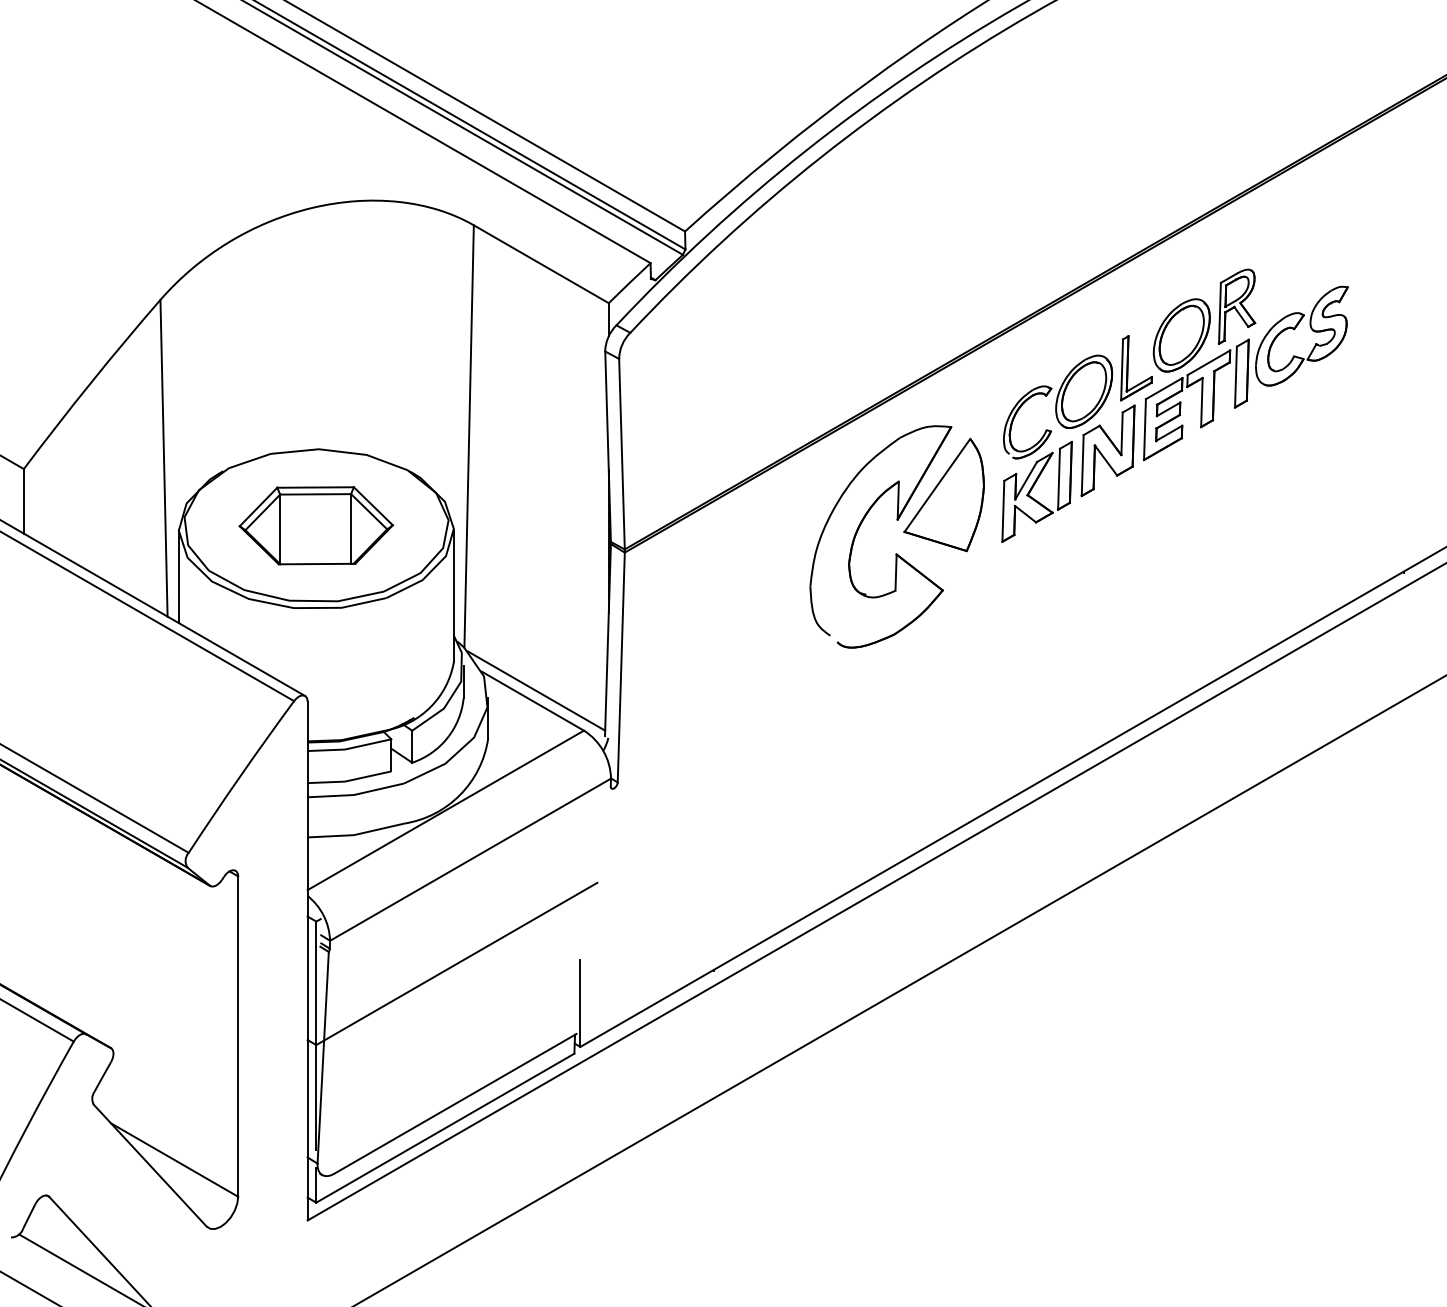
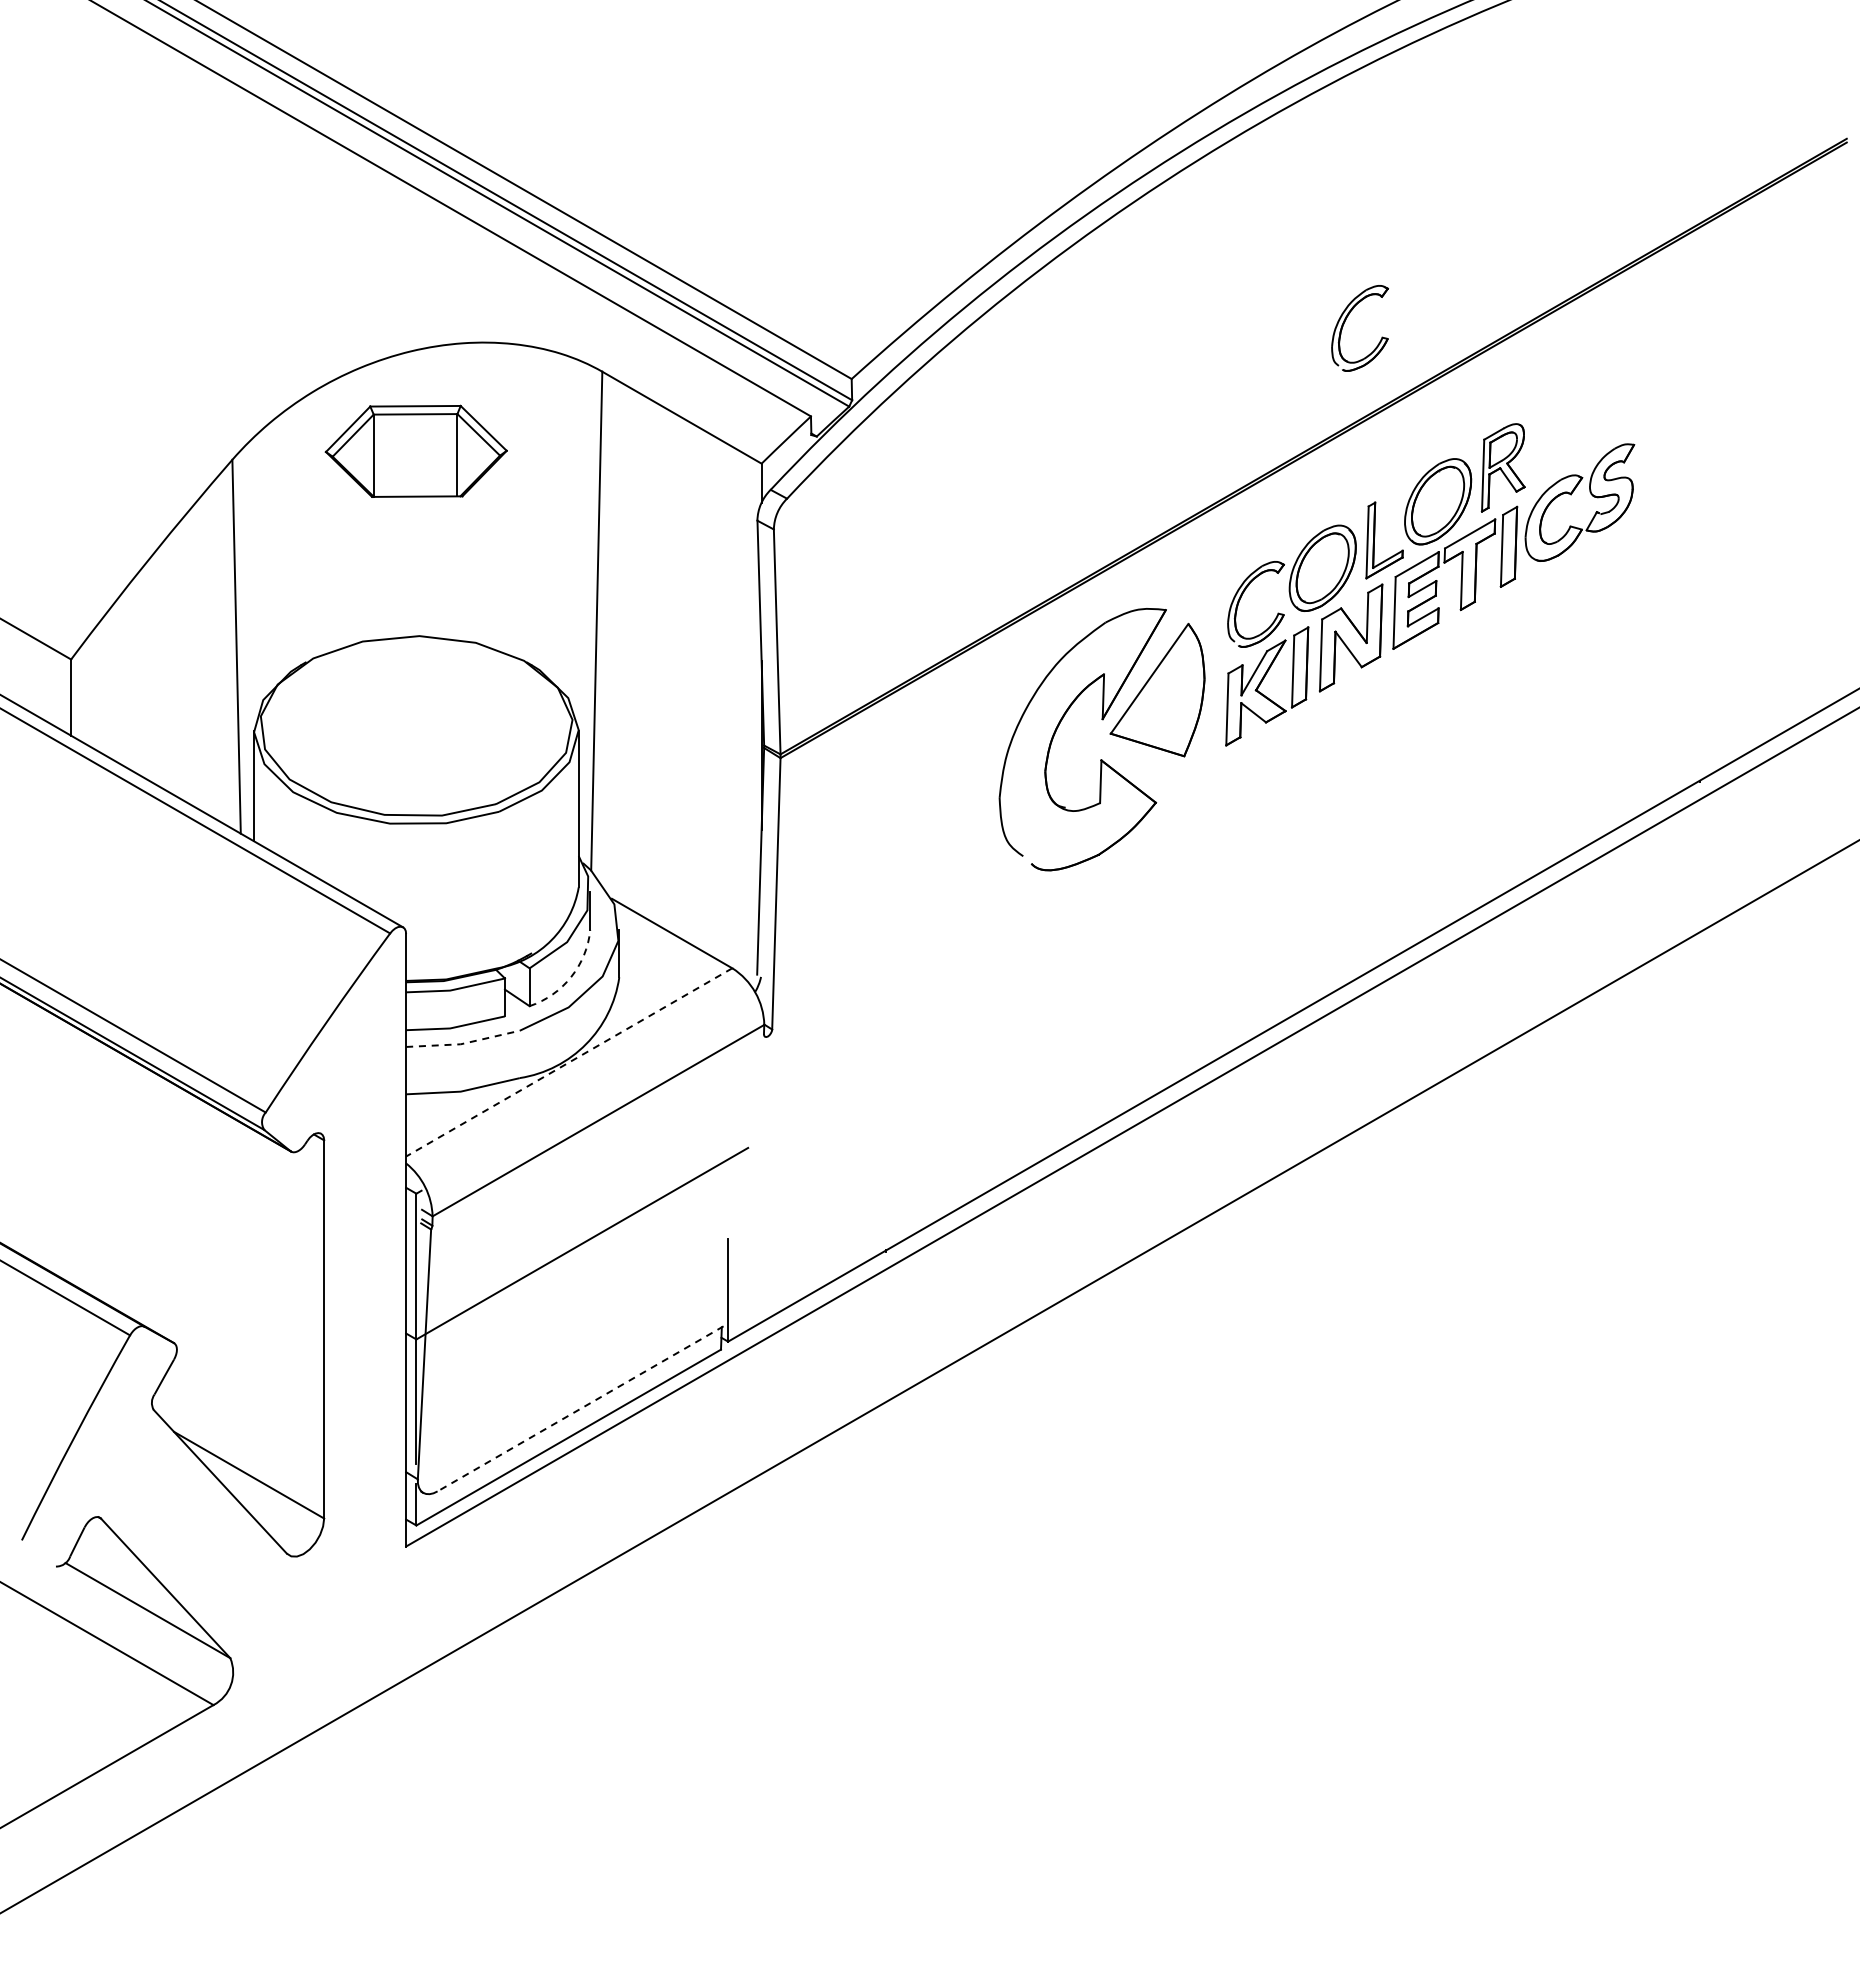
part: (1103, 183) -> (1345, 322), added
part: (315, 524) -> (415, 450), moved
line: (536, 691) -> (676, 921), removed
arc: (447, 738) -> (571, 977), solid -> dashed
line: (356, 794) -> (463, 1043), solid -> dashed
line: (445, 810) -> (568, 1062), solid -> dashed
line: (455, 1104) -> (580, 1409), solid -> dashed

